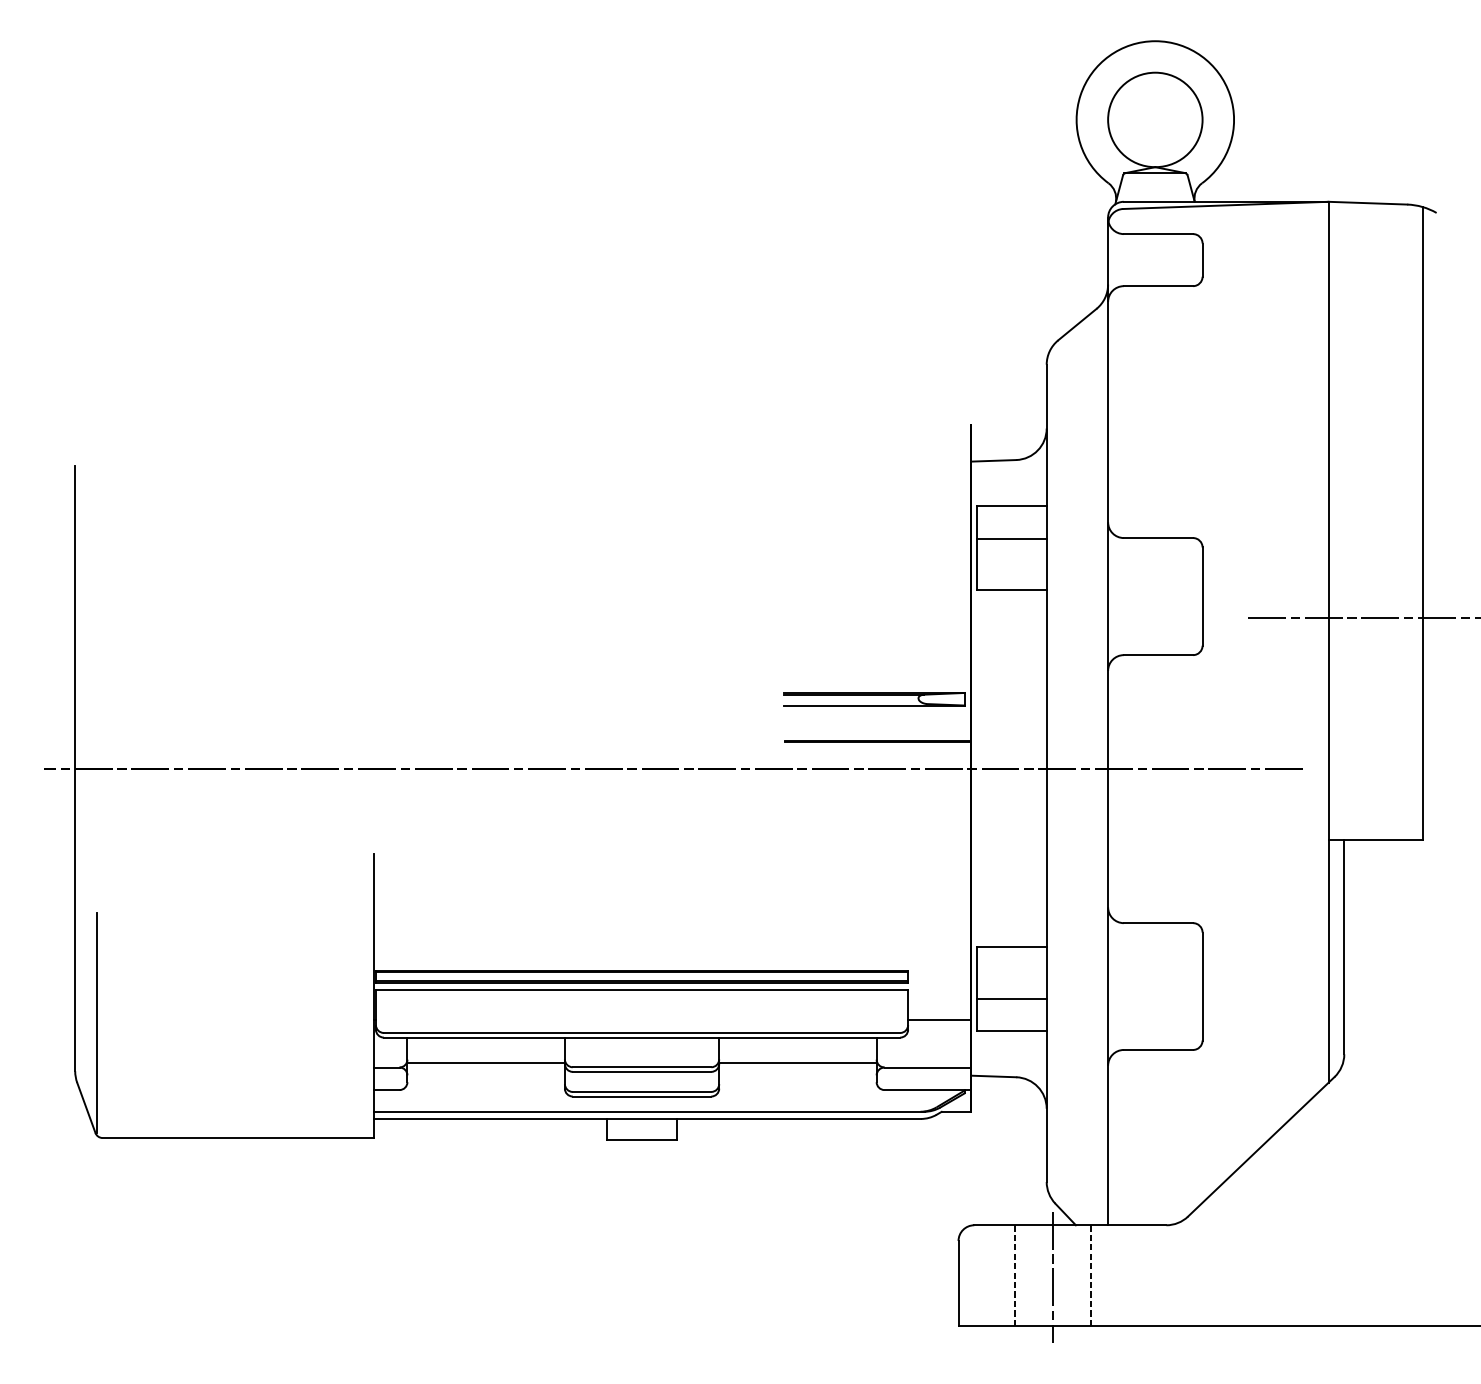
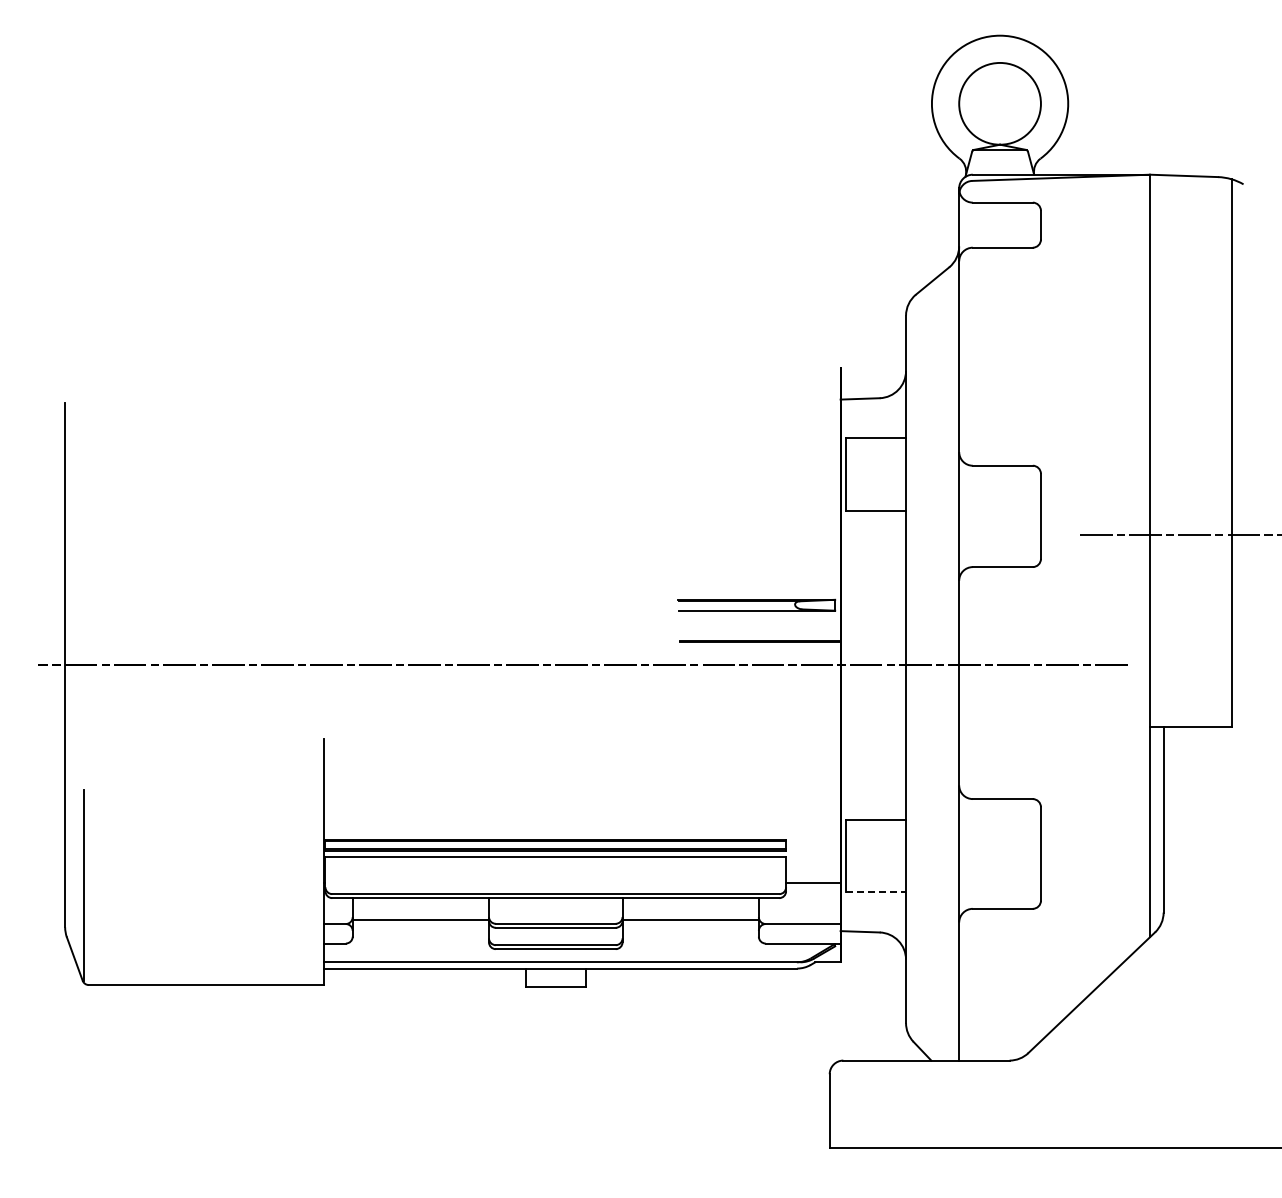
line: (1012, 538) -> (876, 466), removed
line: (1012, 998) -> (876, 864), removed
line: (1012, 1031) -> (876, 892), solid -> dashed
line: (1014, 1274) -> (878, 1103), removed
line: (1091, 1274) -> (944, 1103), removed
line: (1053, 1277) -> (911, 1105), removed

